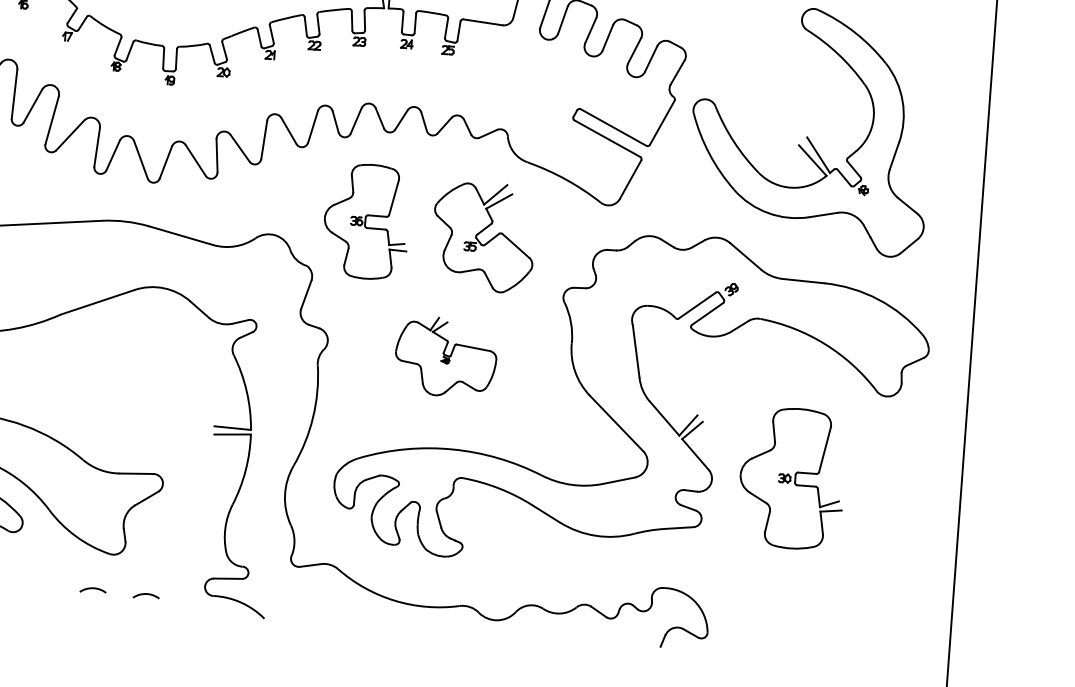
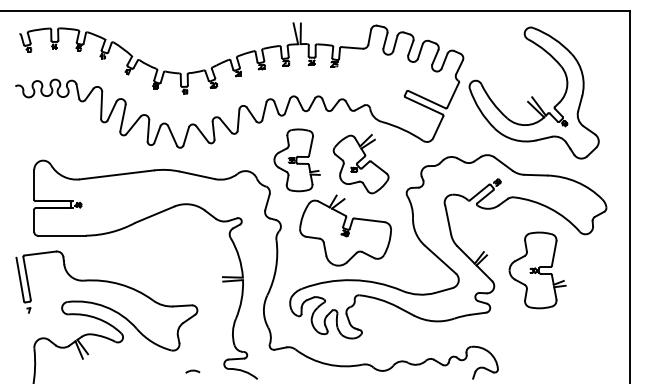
part: (446, 357) -> (345, 230), size x1.67
part: (791, 478) -> (537, 270), moved
arc: (92, 589) -> (163, 370), removed

